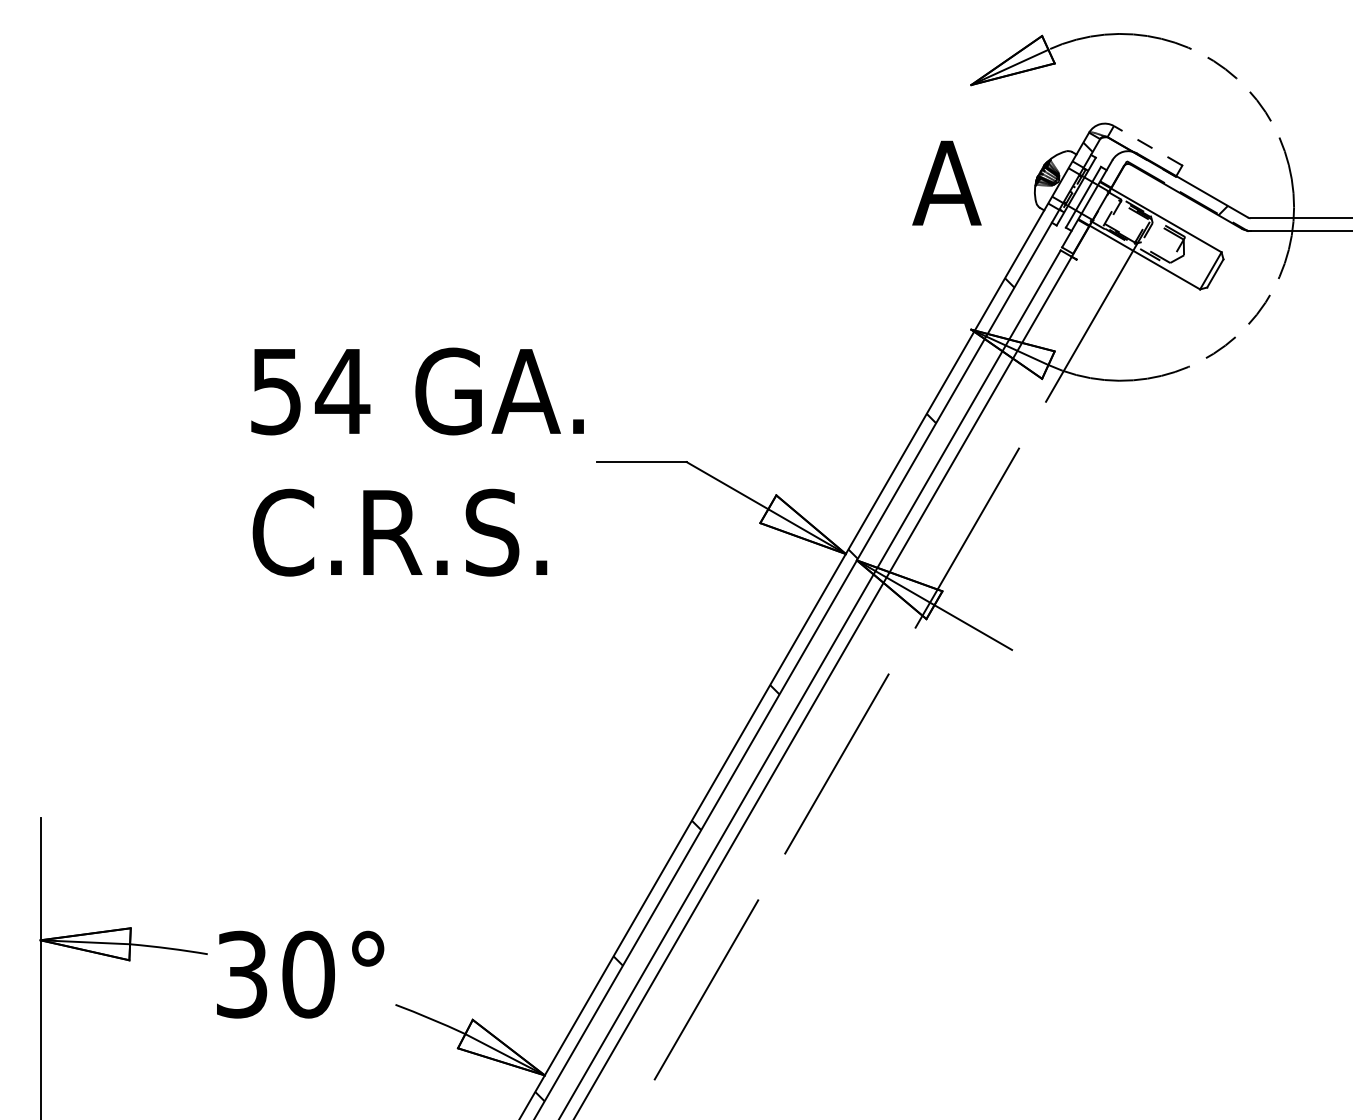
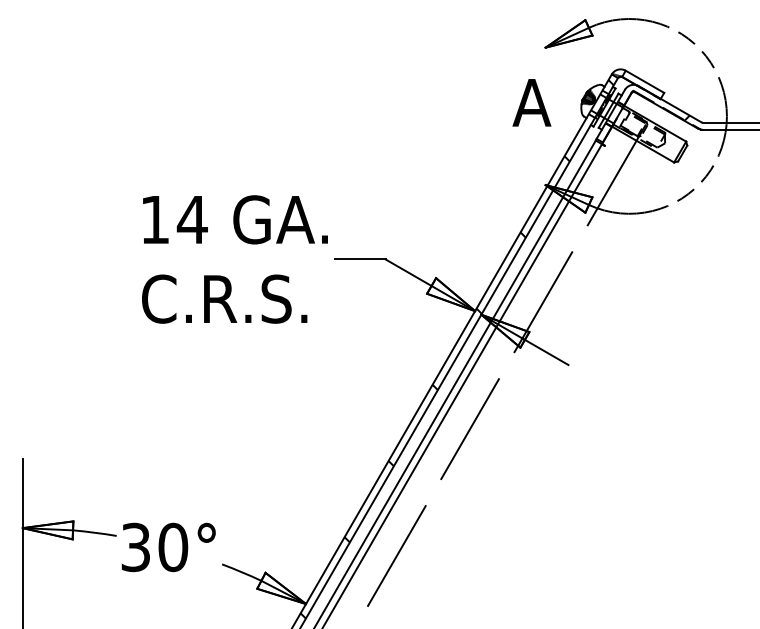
line: (1147, 145) -> (644, 81), dashed -> solid
text: (275, 392) -> (154, 220), 54 -> 14

